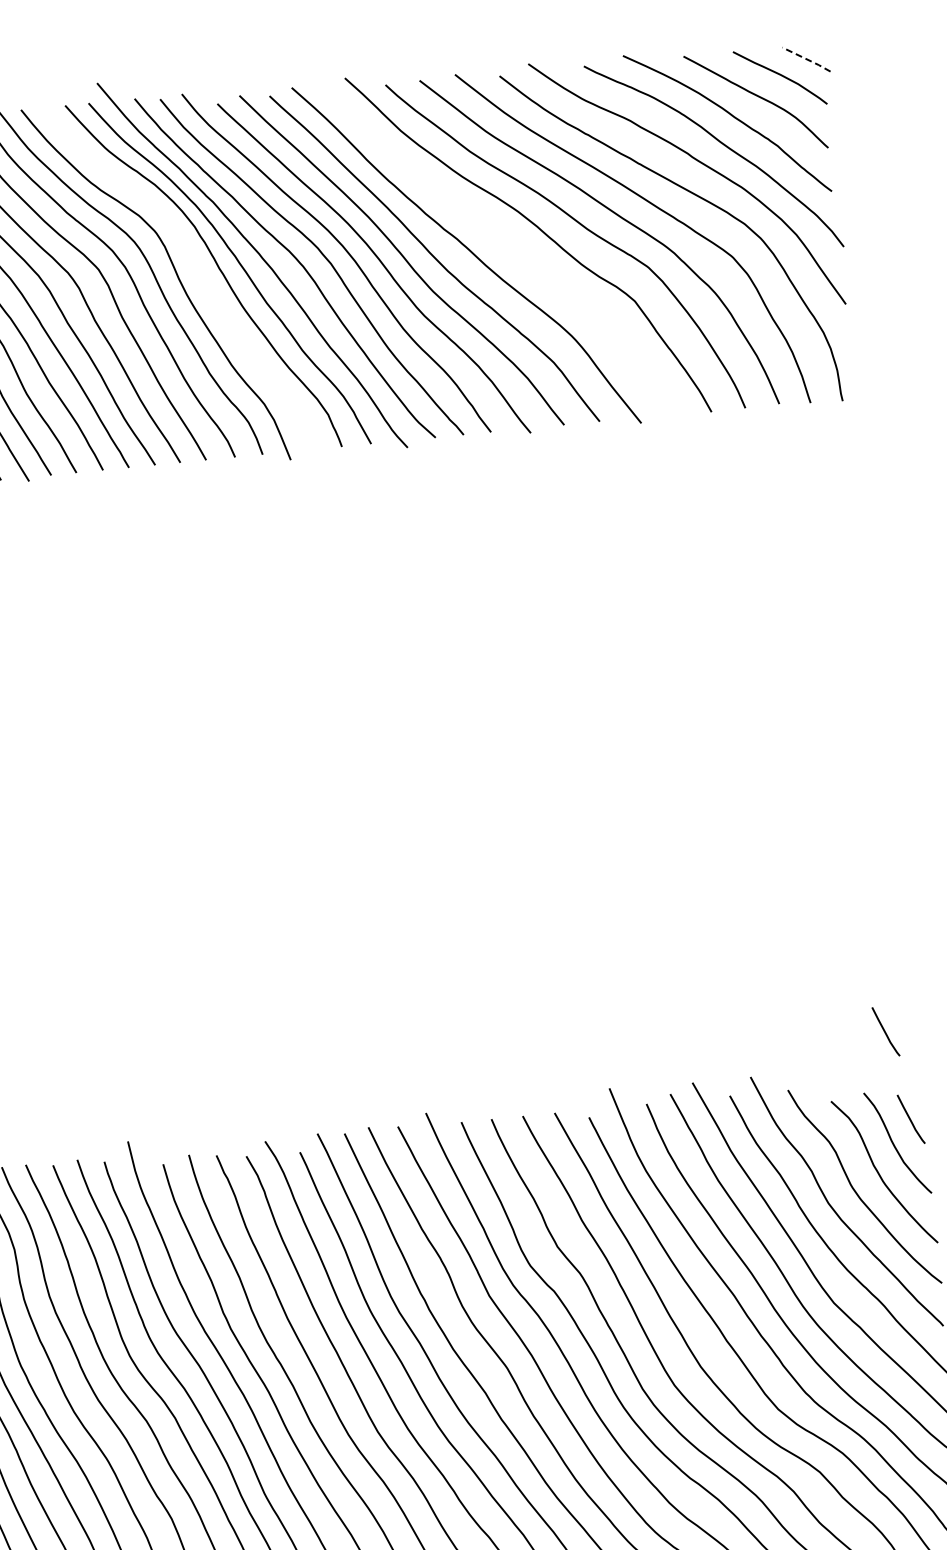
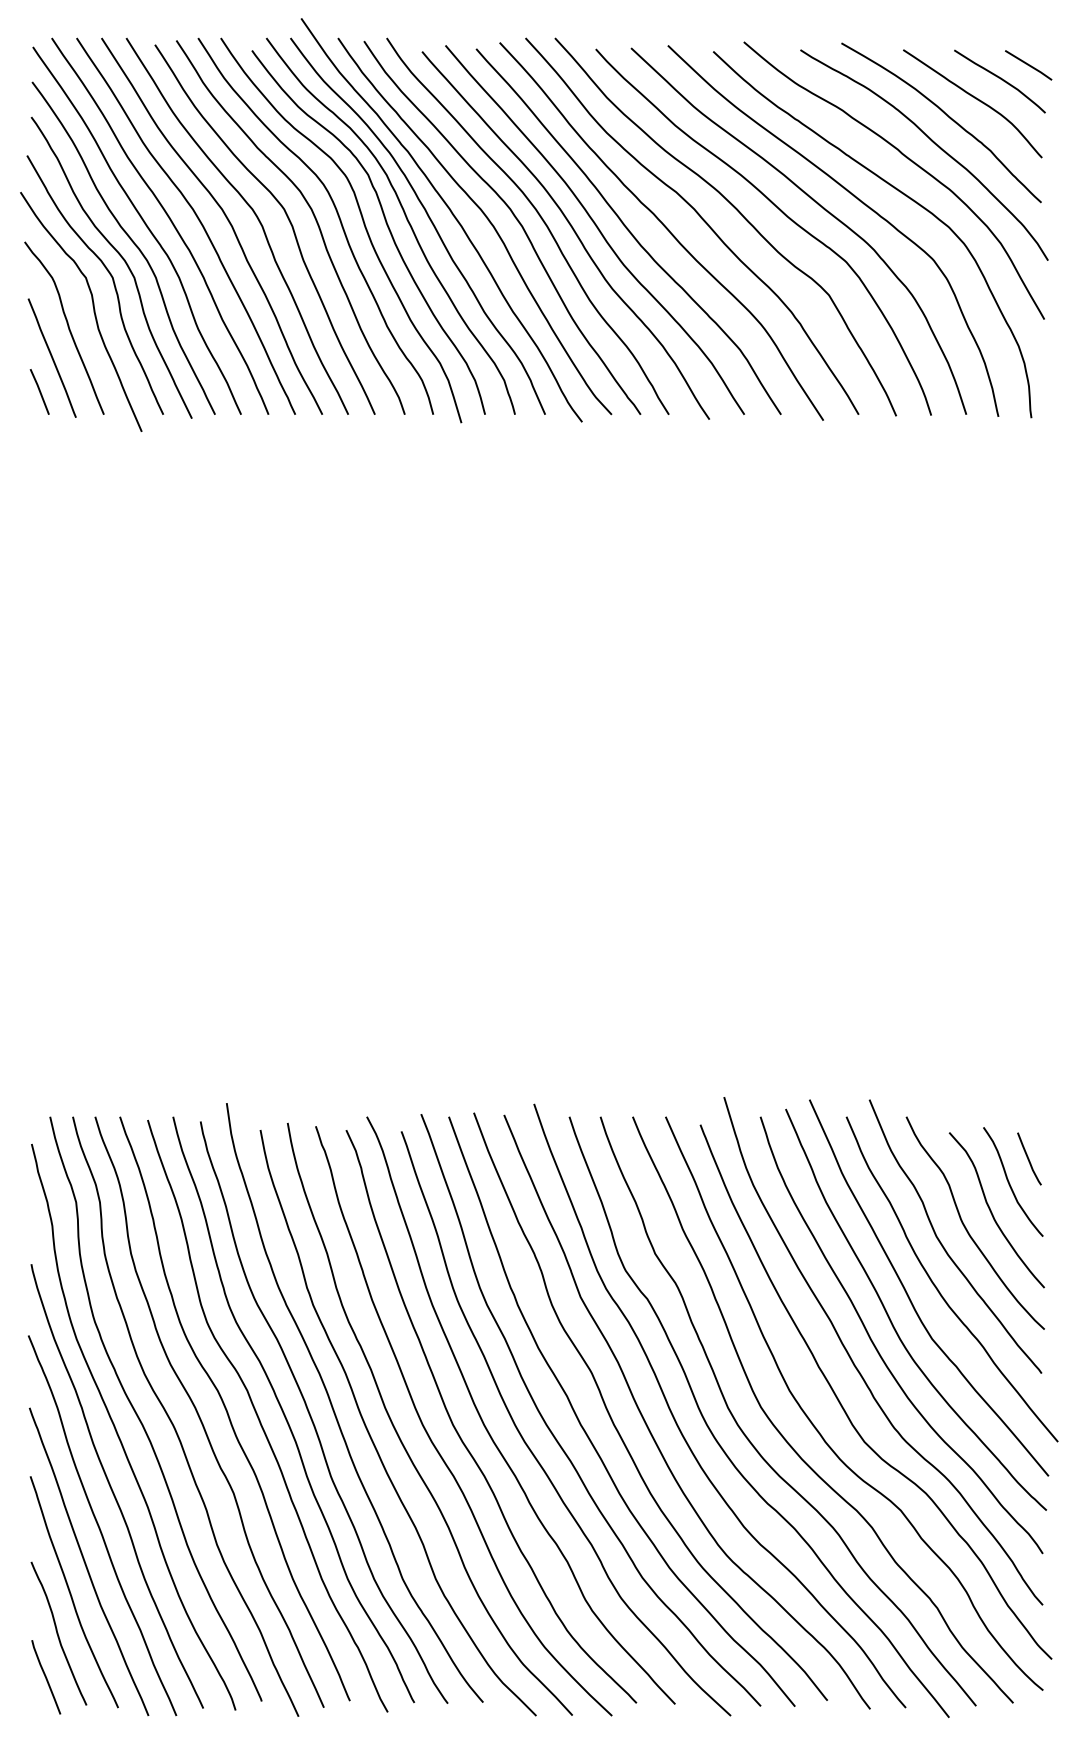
line: (806, 59) -> (1028, 65), dashed -> solid
curve: (503, 239) -> (700, 218), added
curve: (198, 273) -> (385, 223), added
curve: (885, 1031) -> (1012, 1066), removed

